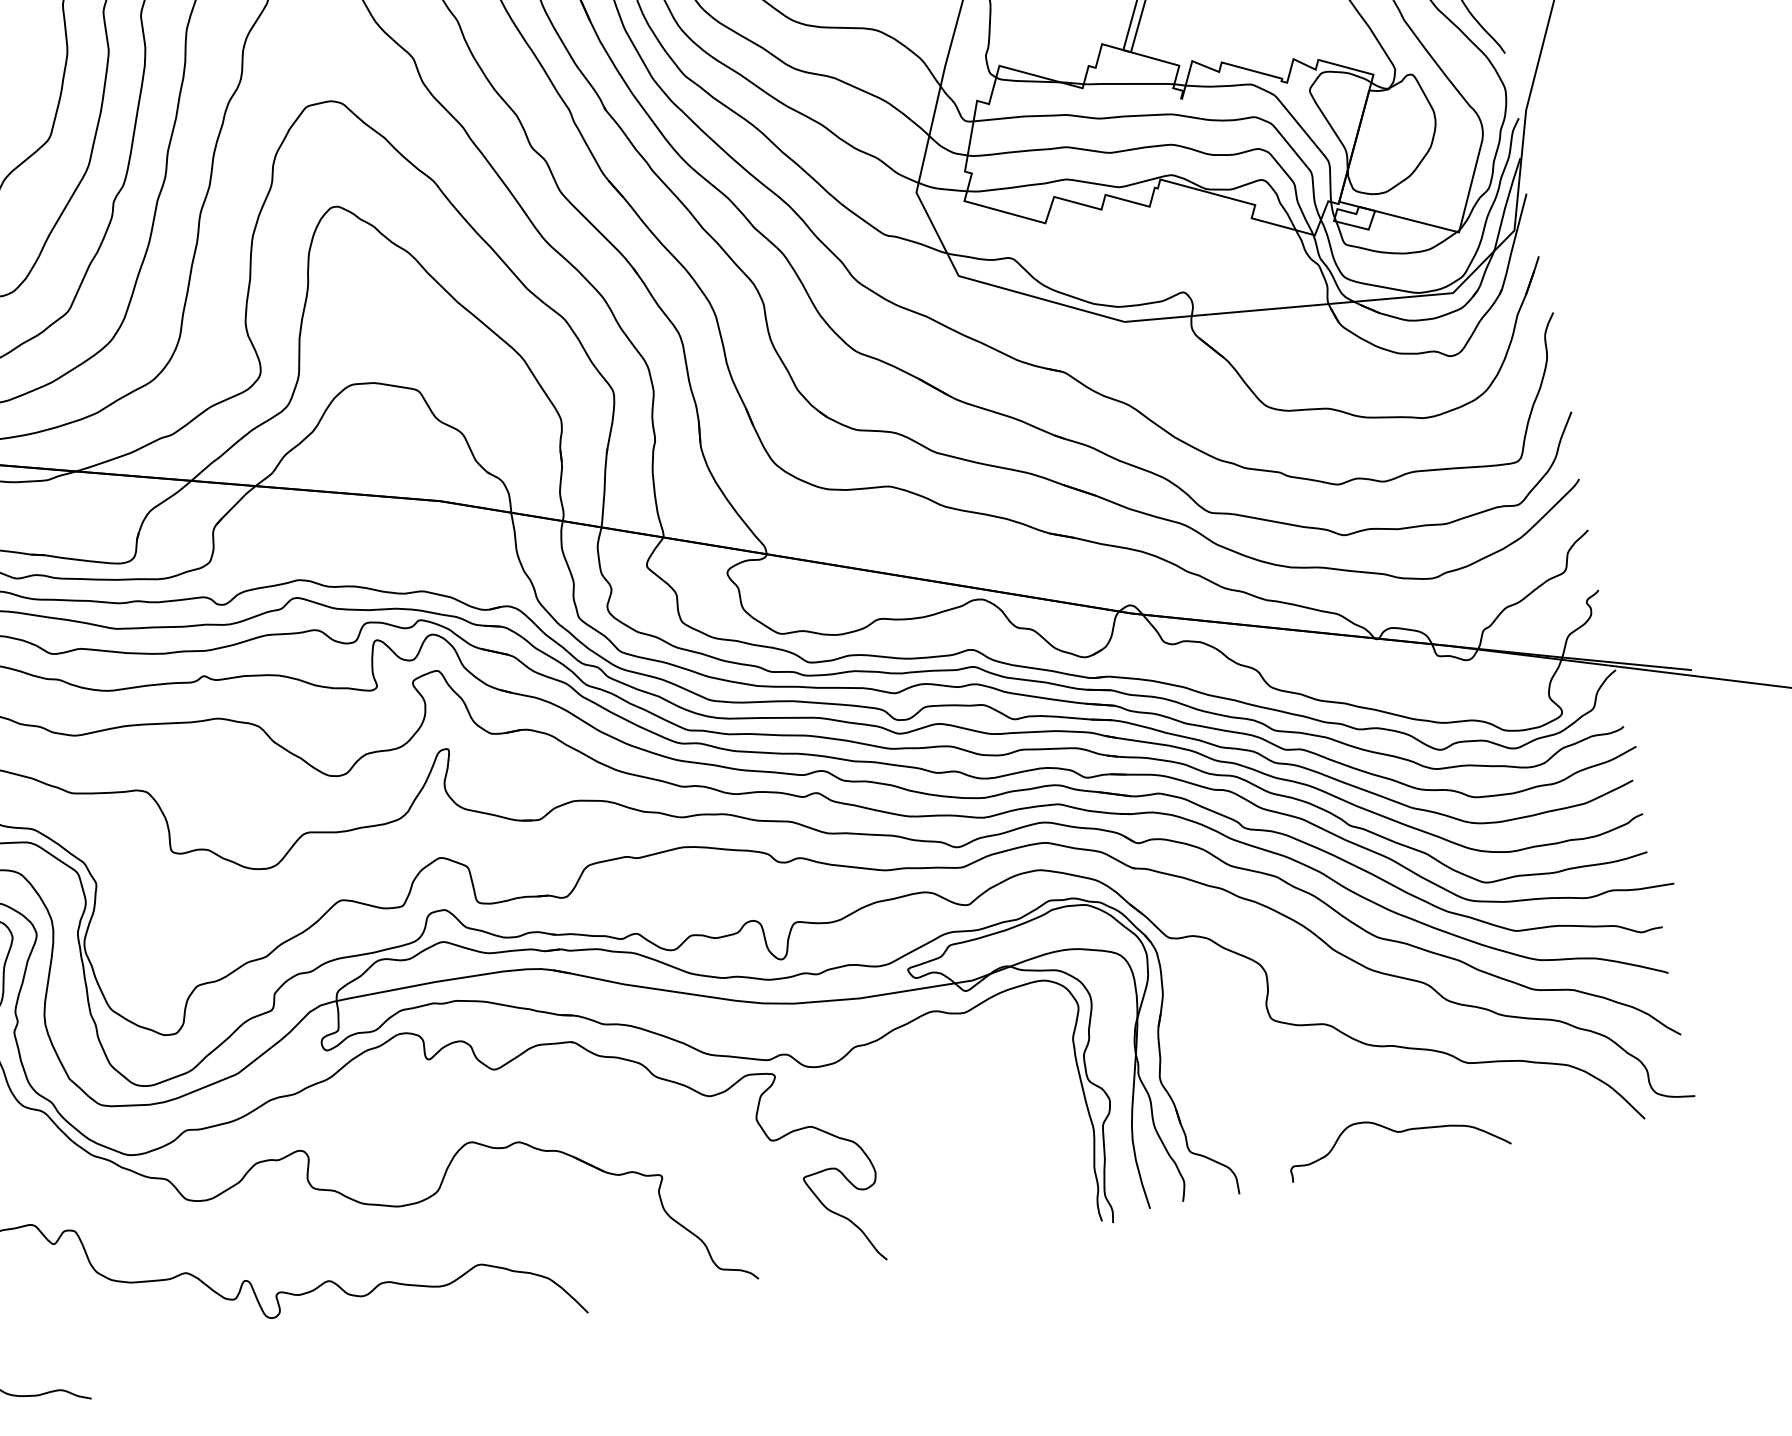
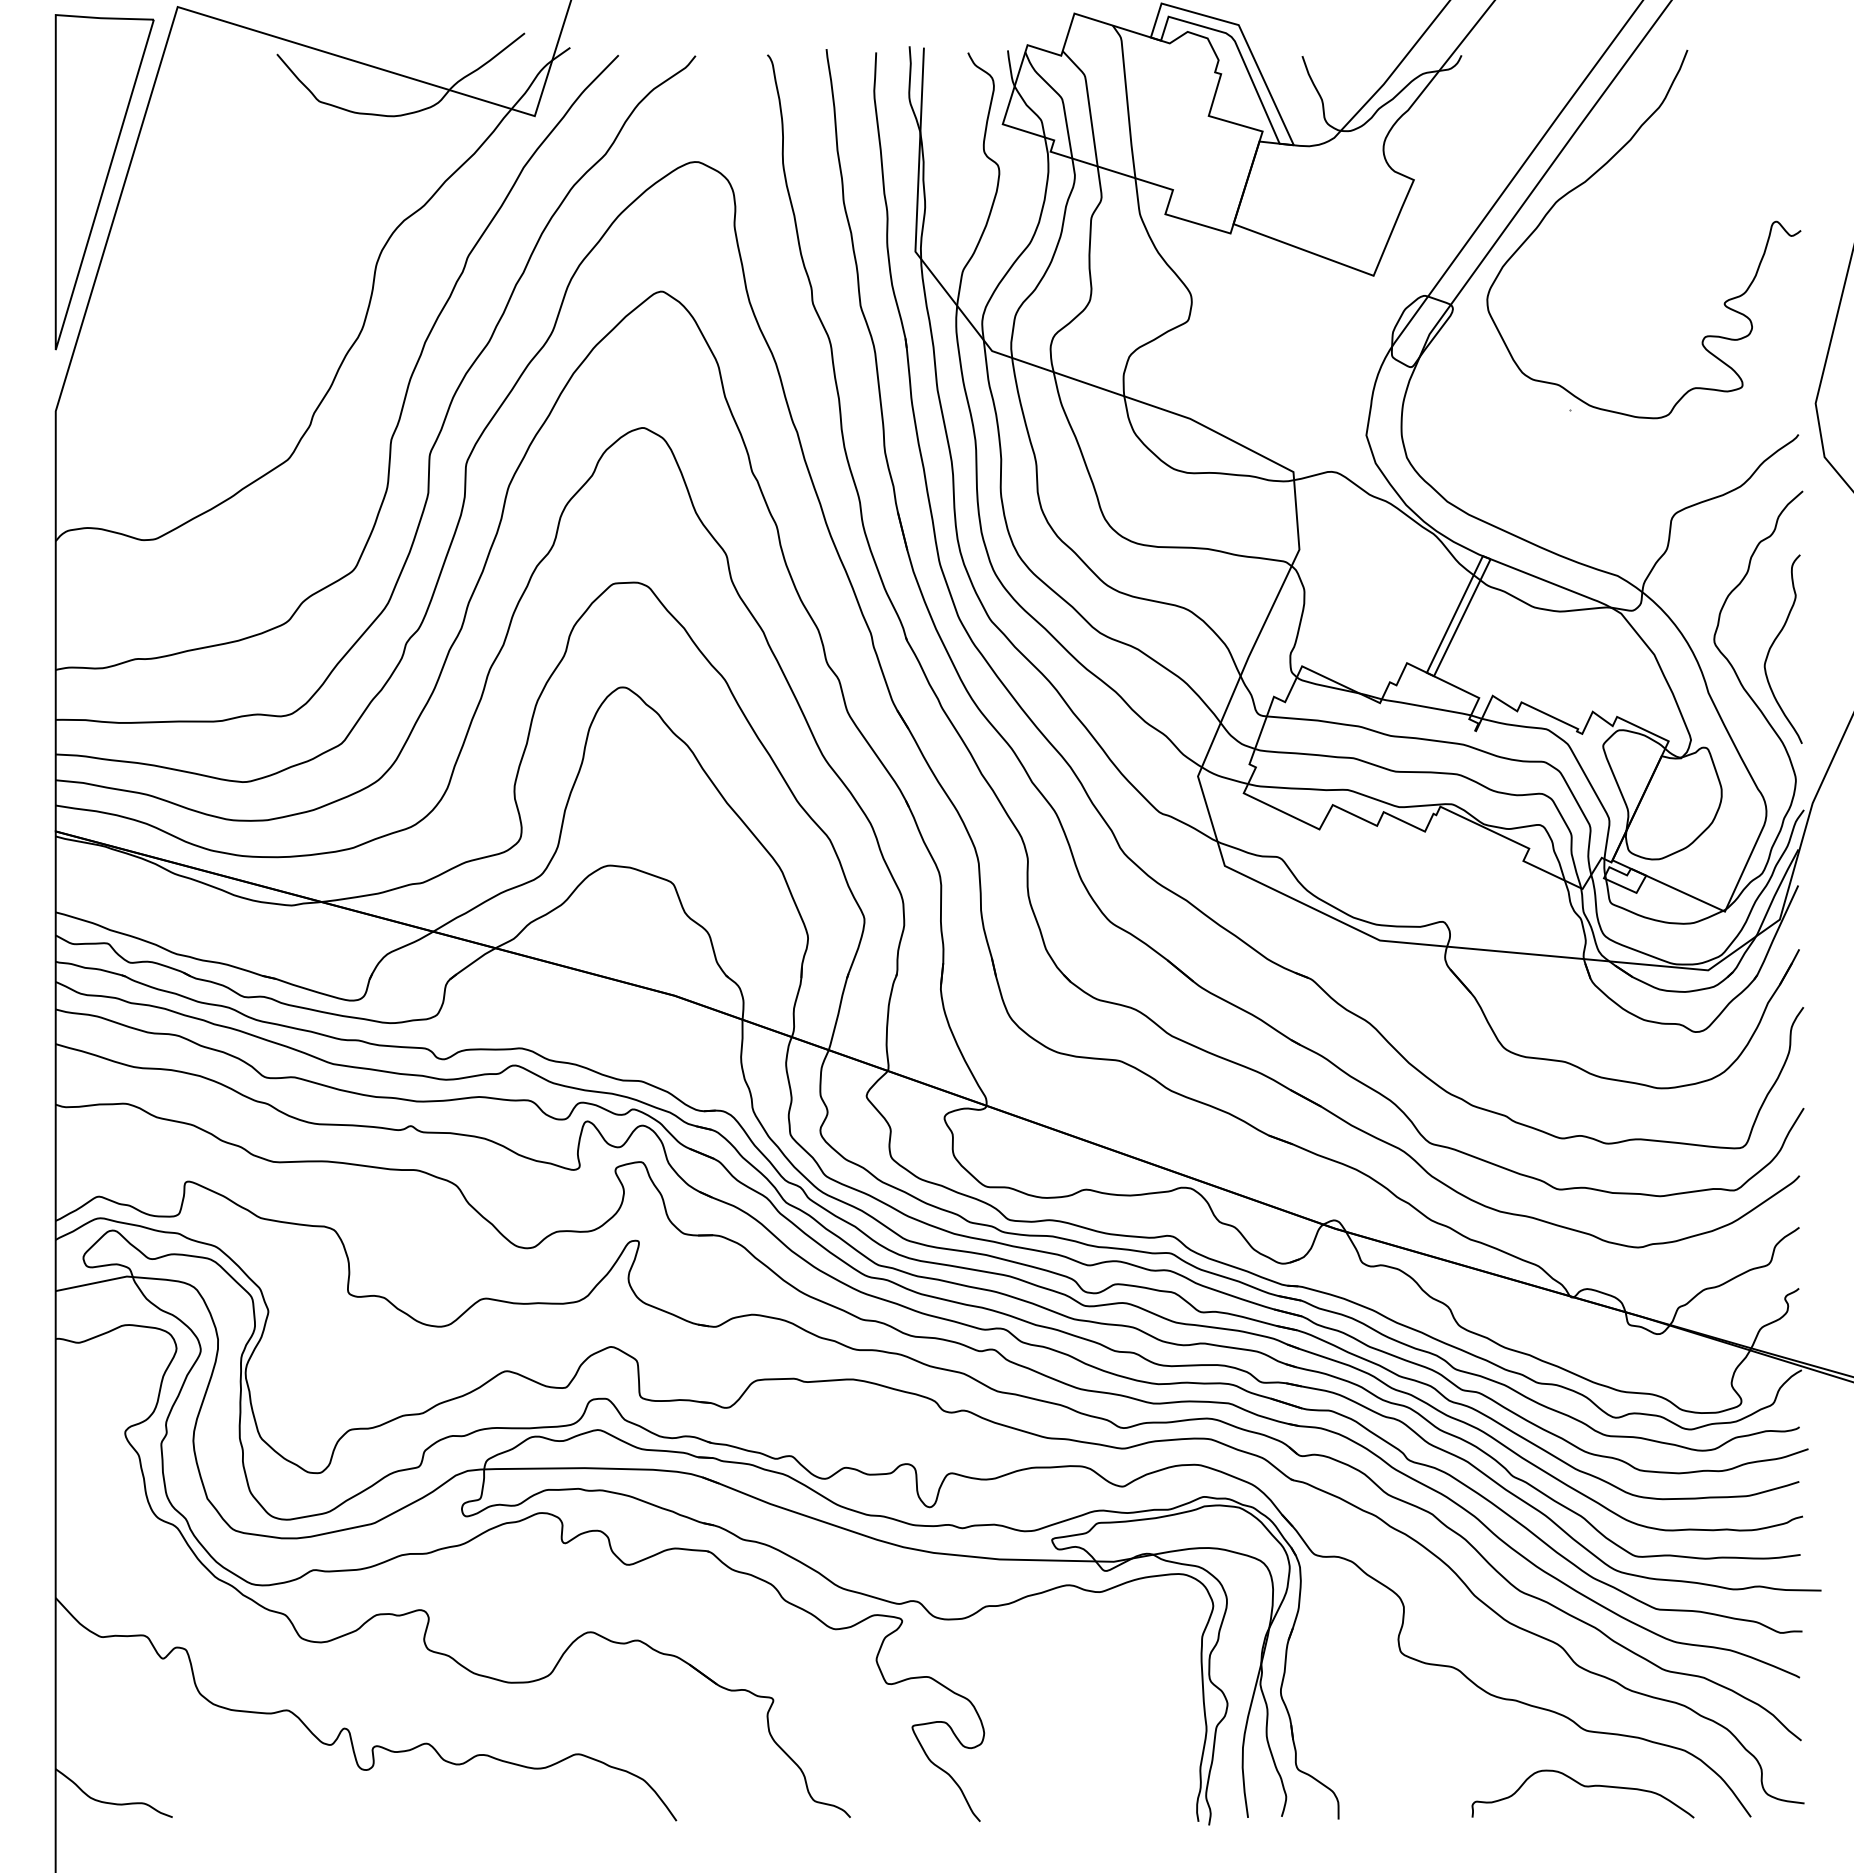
curve: (1398, 1133) -> (1584, 1787), moved

